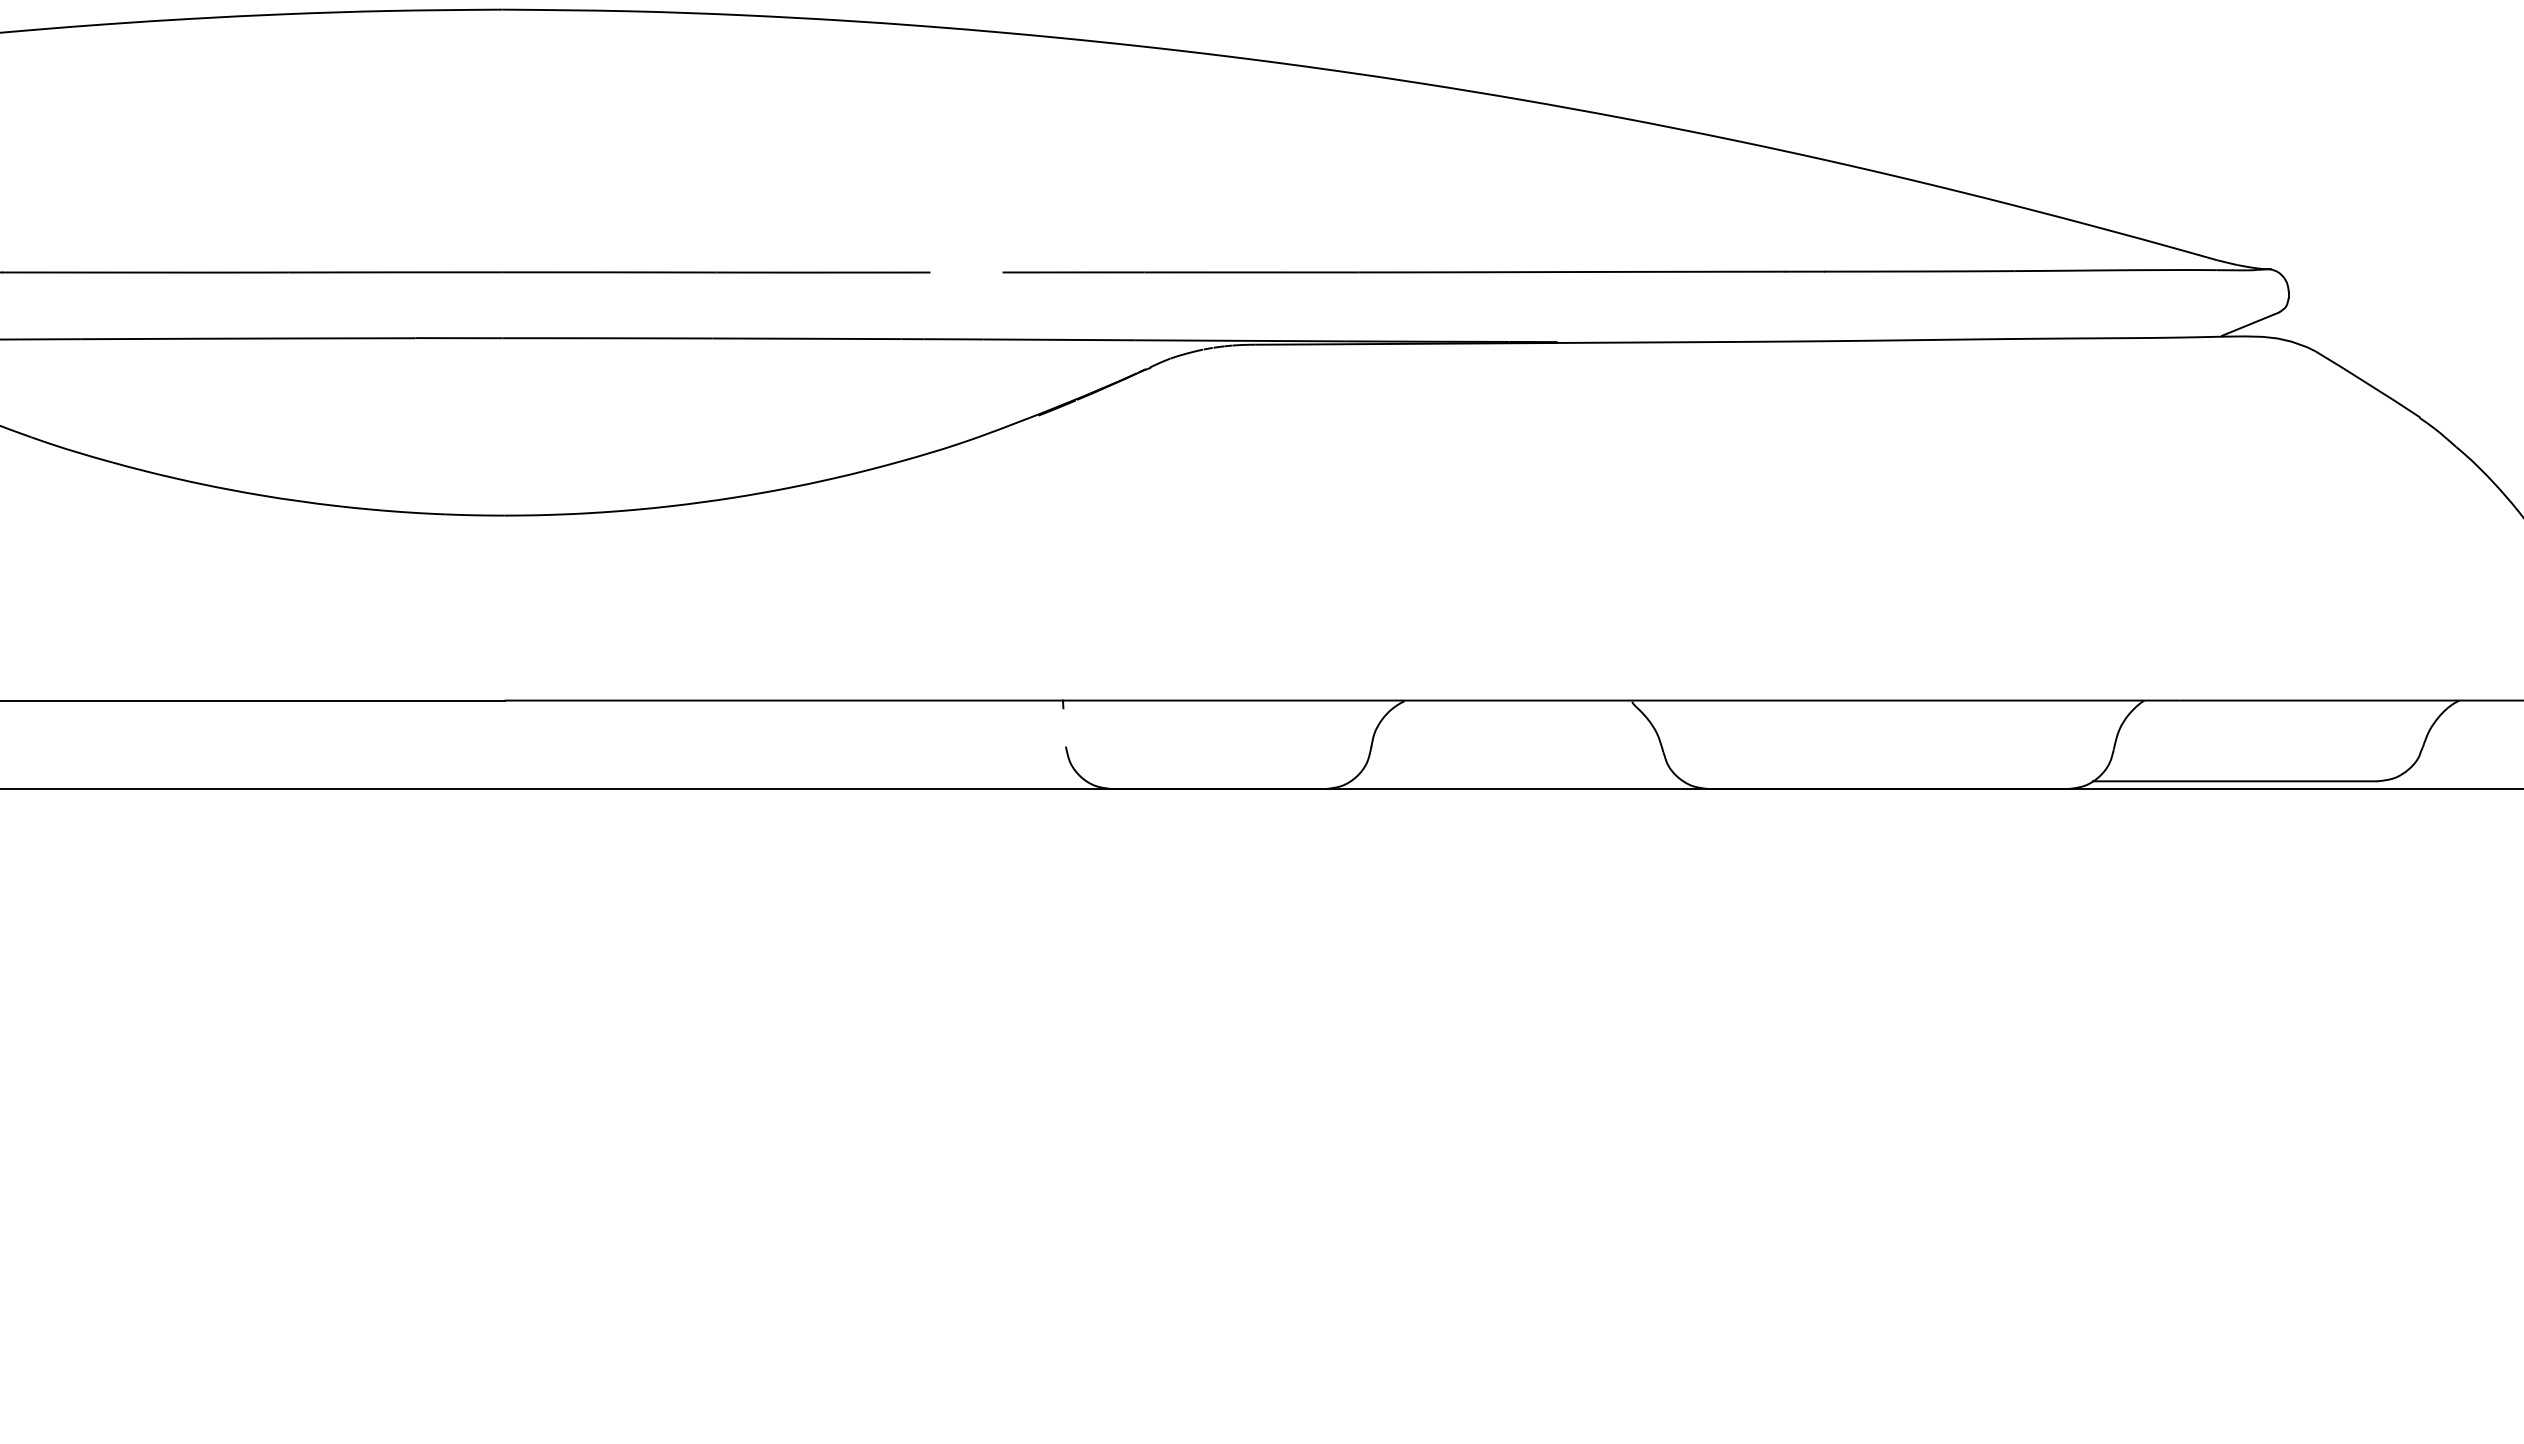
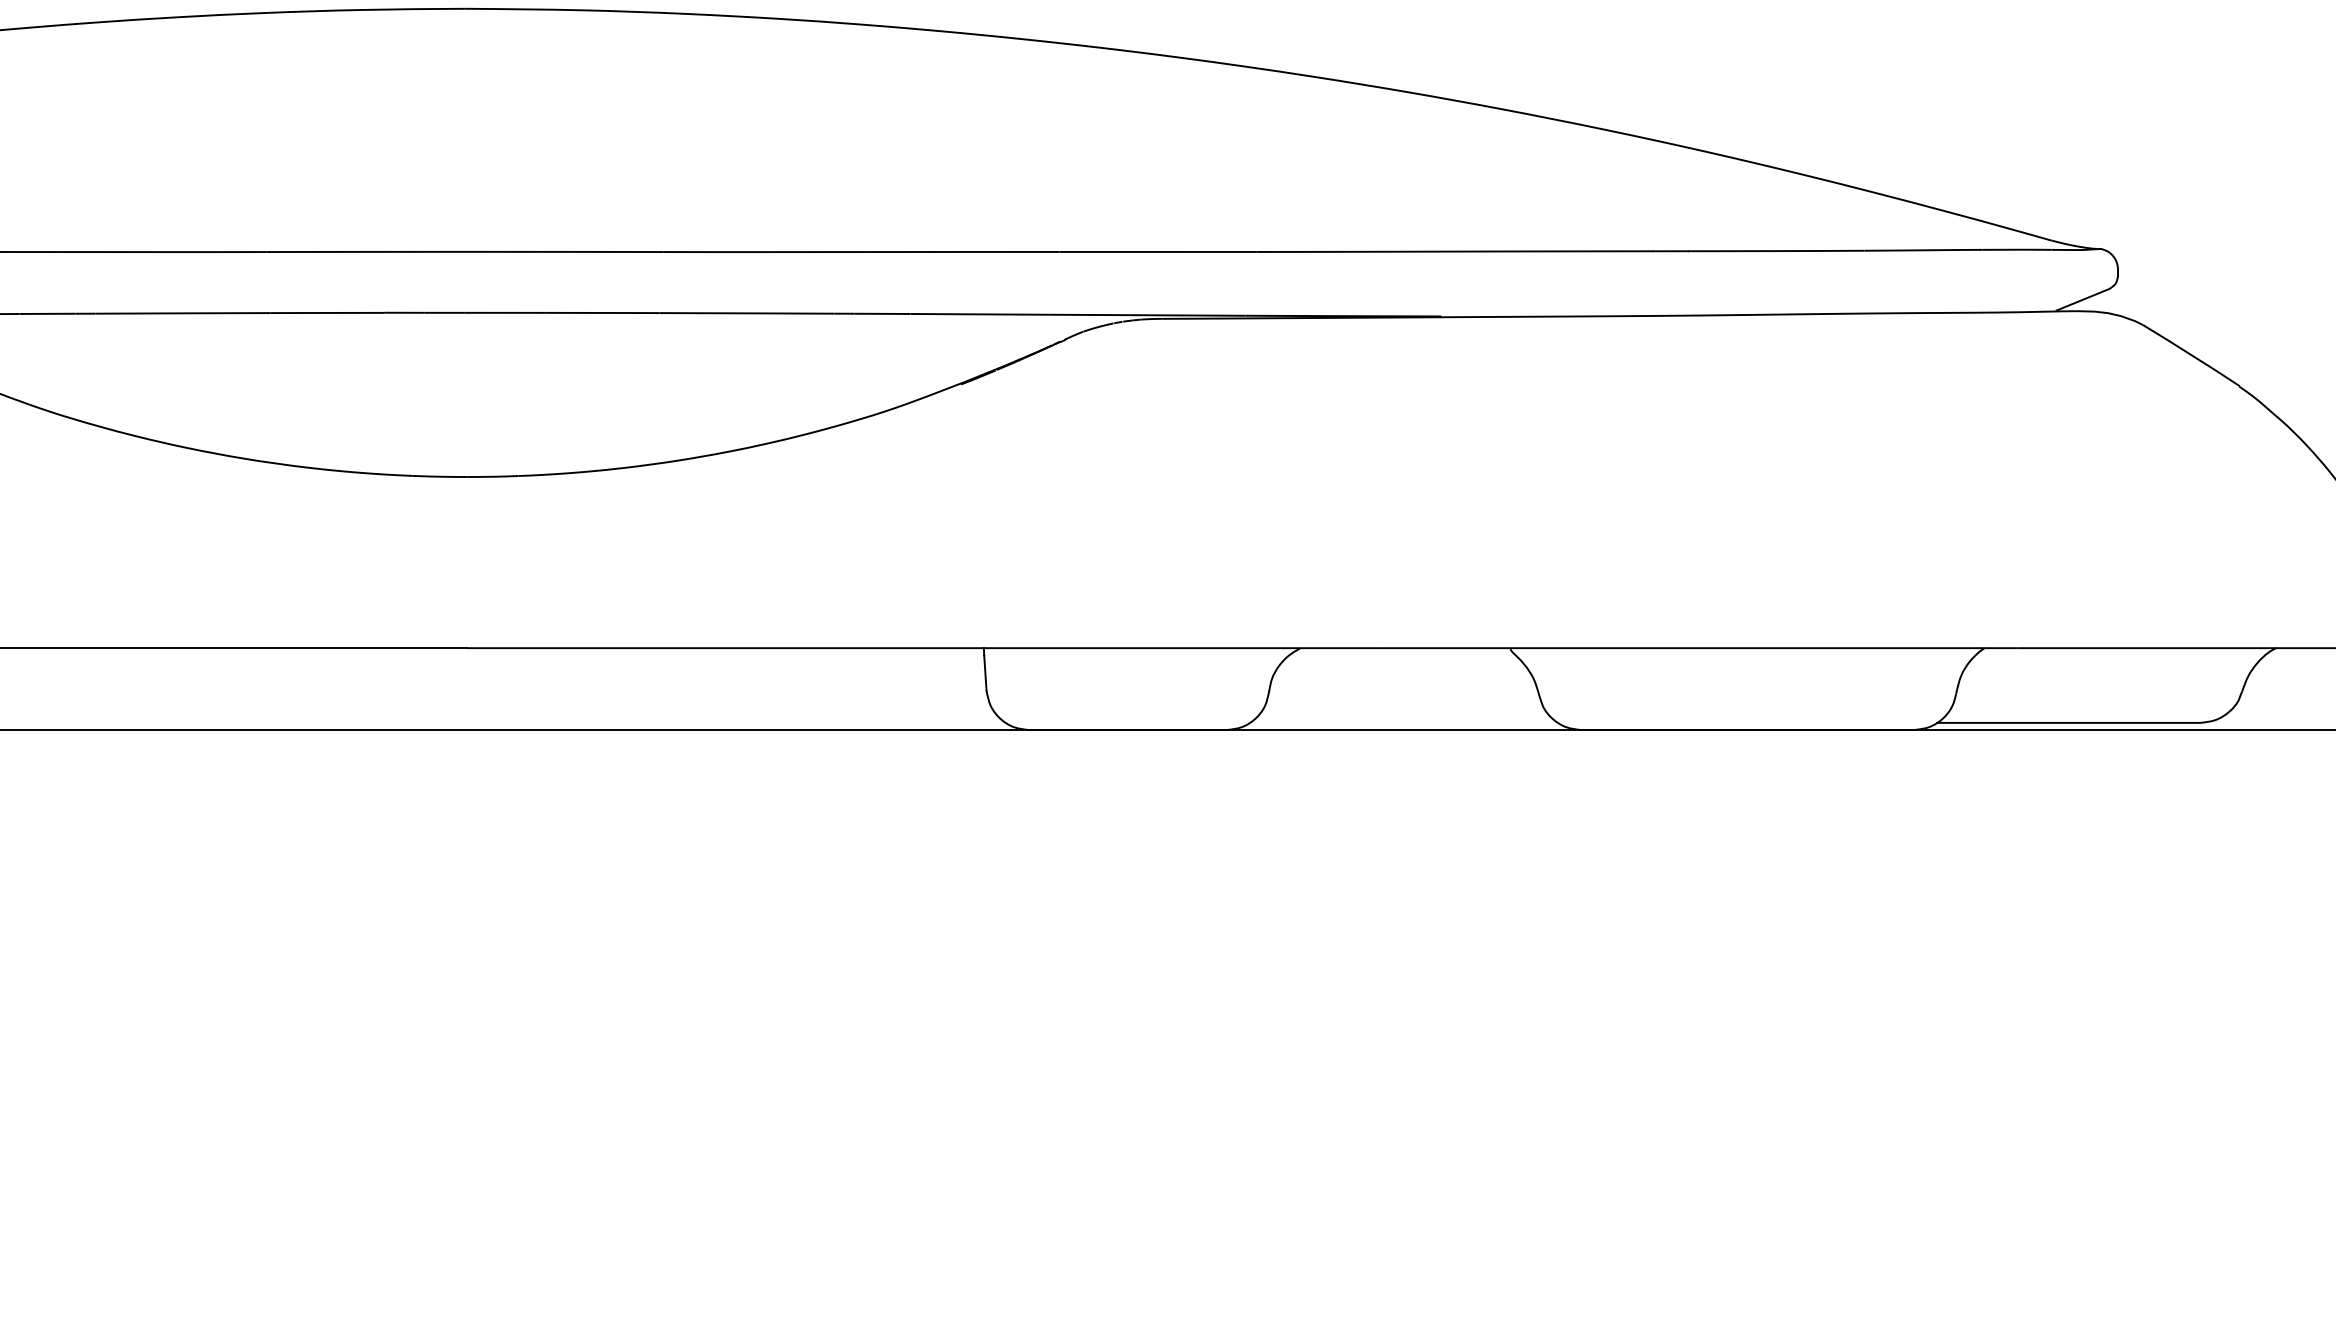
line: (966, 272) -> (894, 252), added
line: (1064, 727) -> (985, 673), added

